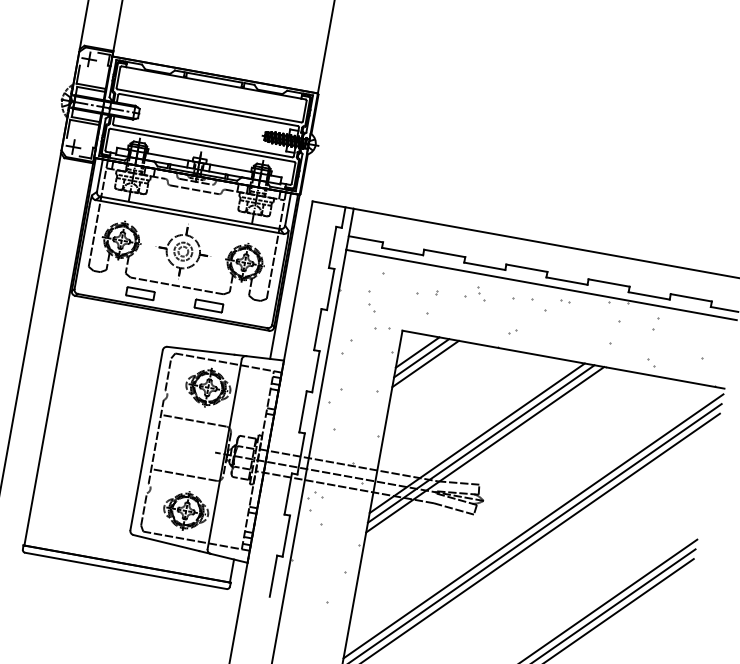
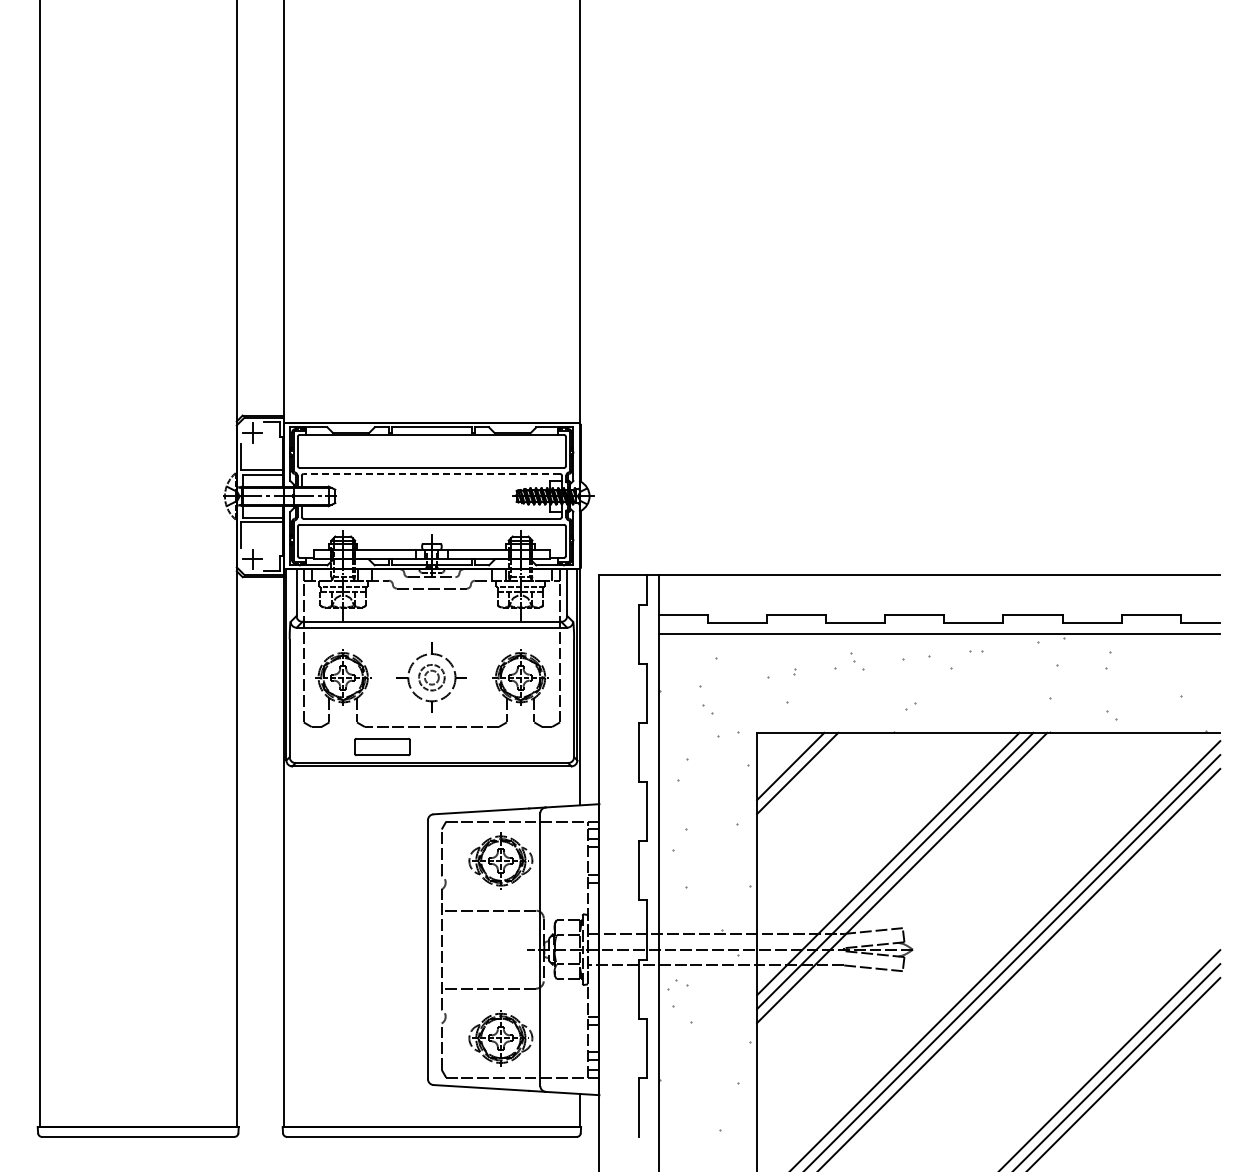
line: (208, 109) -> (431, 473), solid -> dashed
part: (140, 293) -> (382, 746), size x1.4
part: (208, 305) -> (480, 746), removed
line: (417, 352) -> (783, 759), removed

